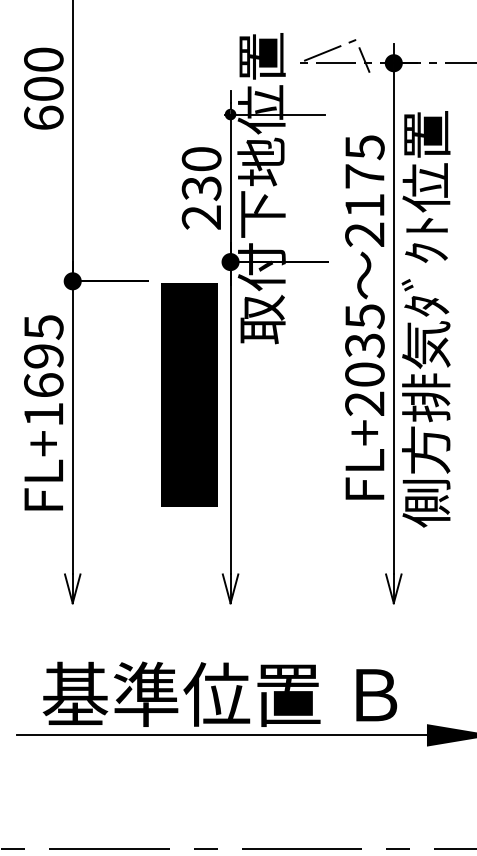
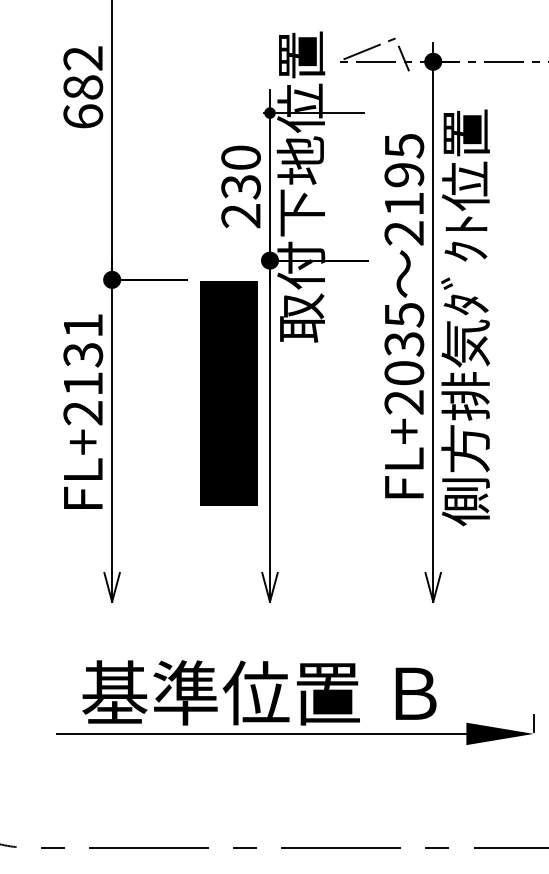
text: (44, 73) -> (83, 72), 600 -> 682
text: (365, 175) -> (404, 174), 2175 -> 2195
text: (44, 370) -> (83, 369), FL+1695 -> FL+2131

